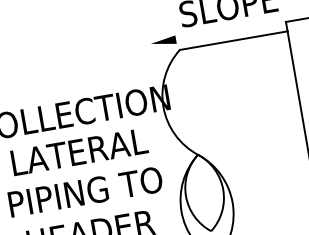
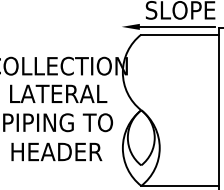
line: (226, 30) -> (176, 26), added

